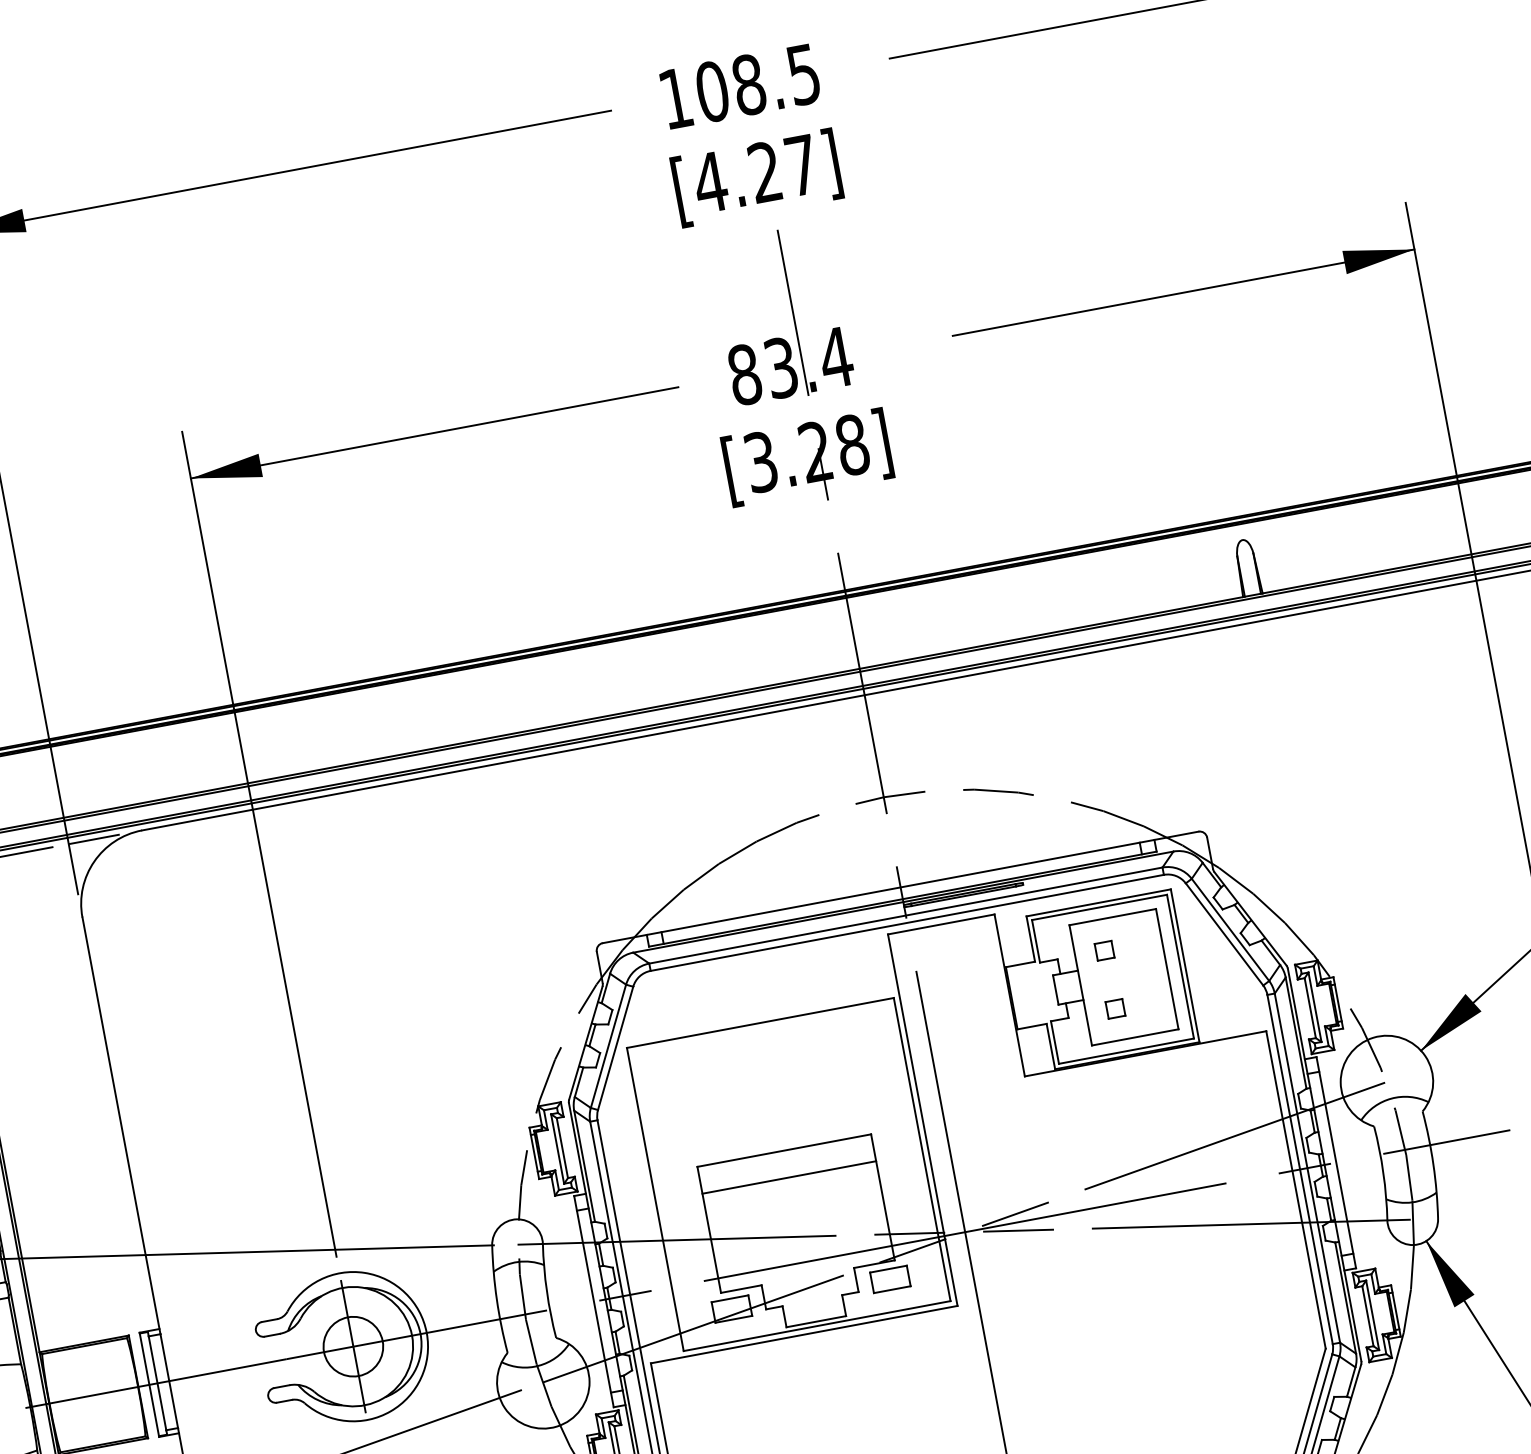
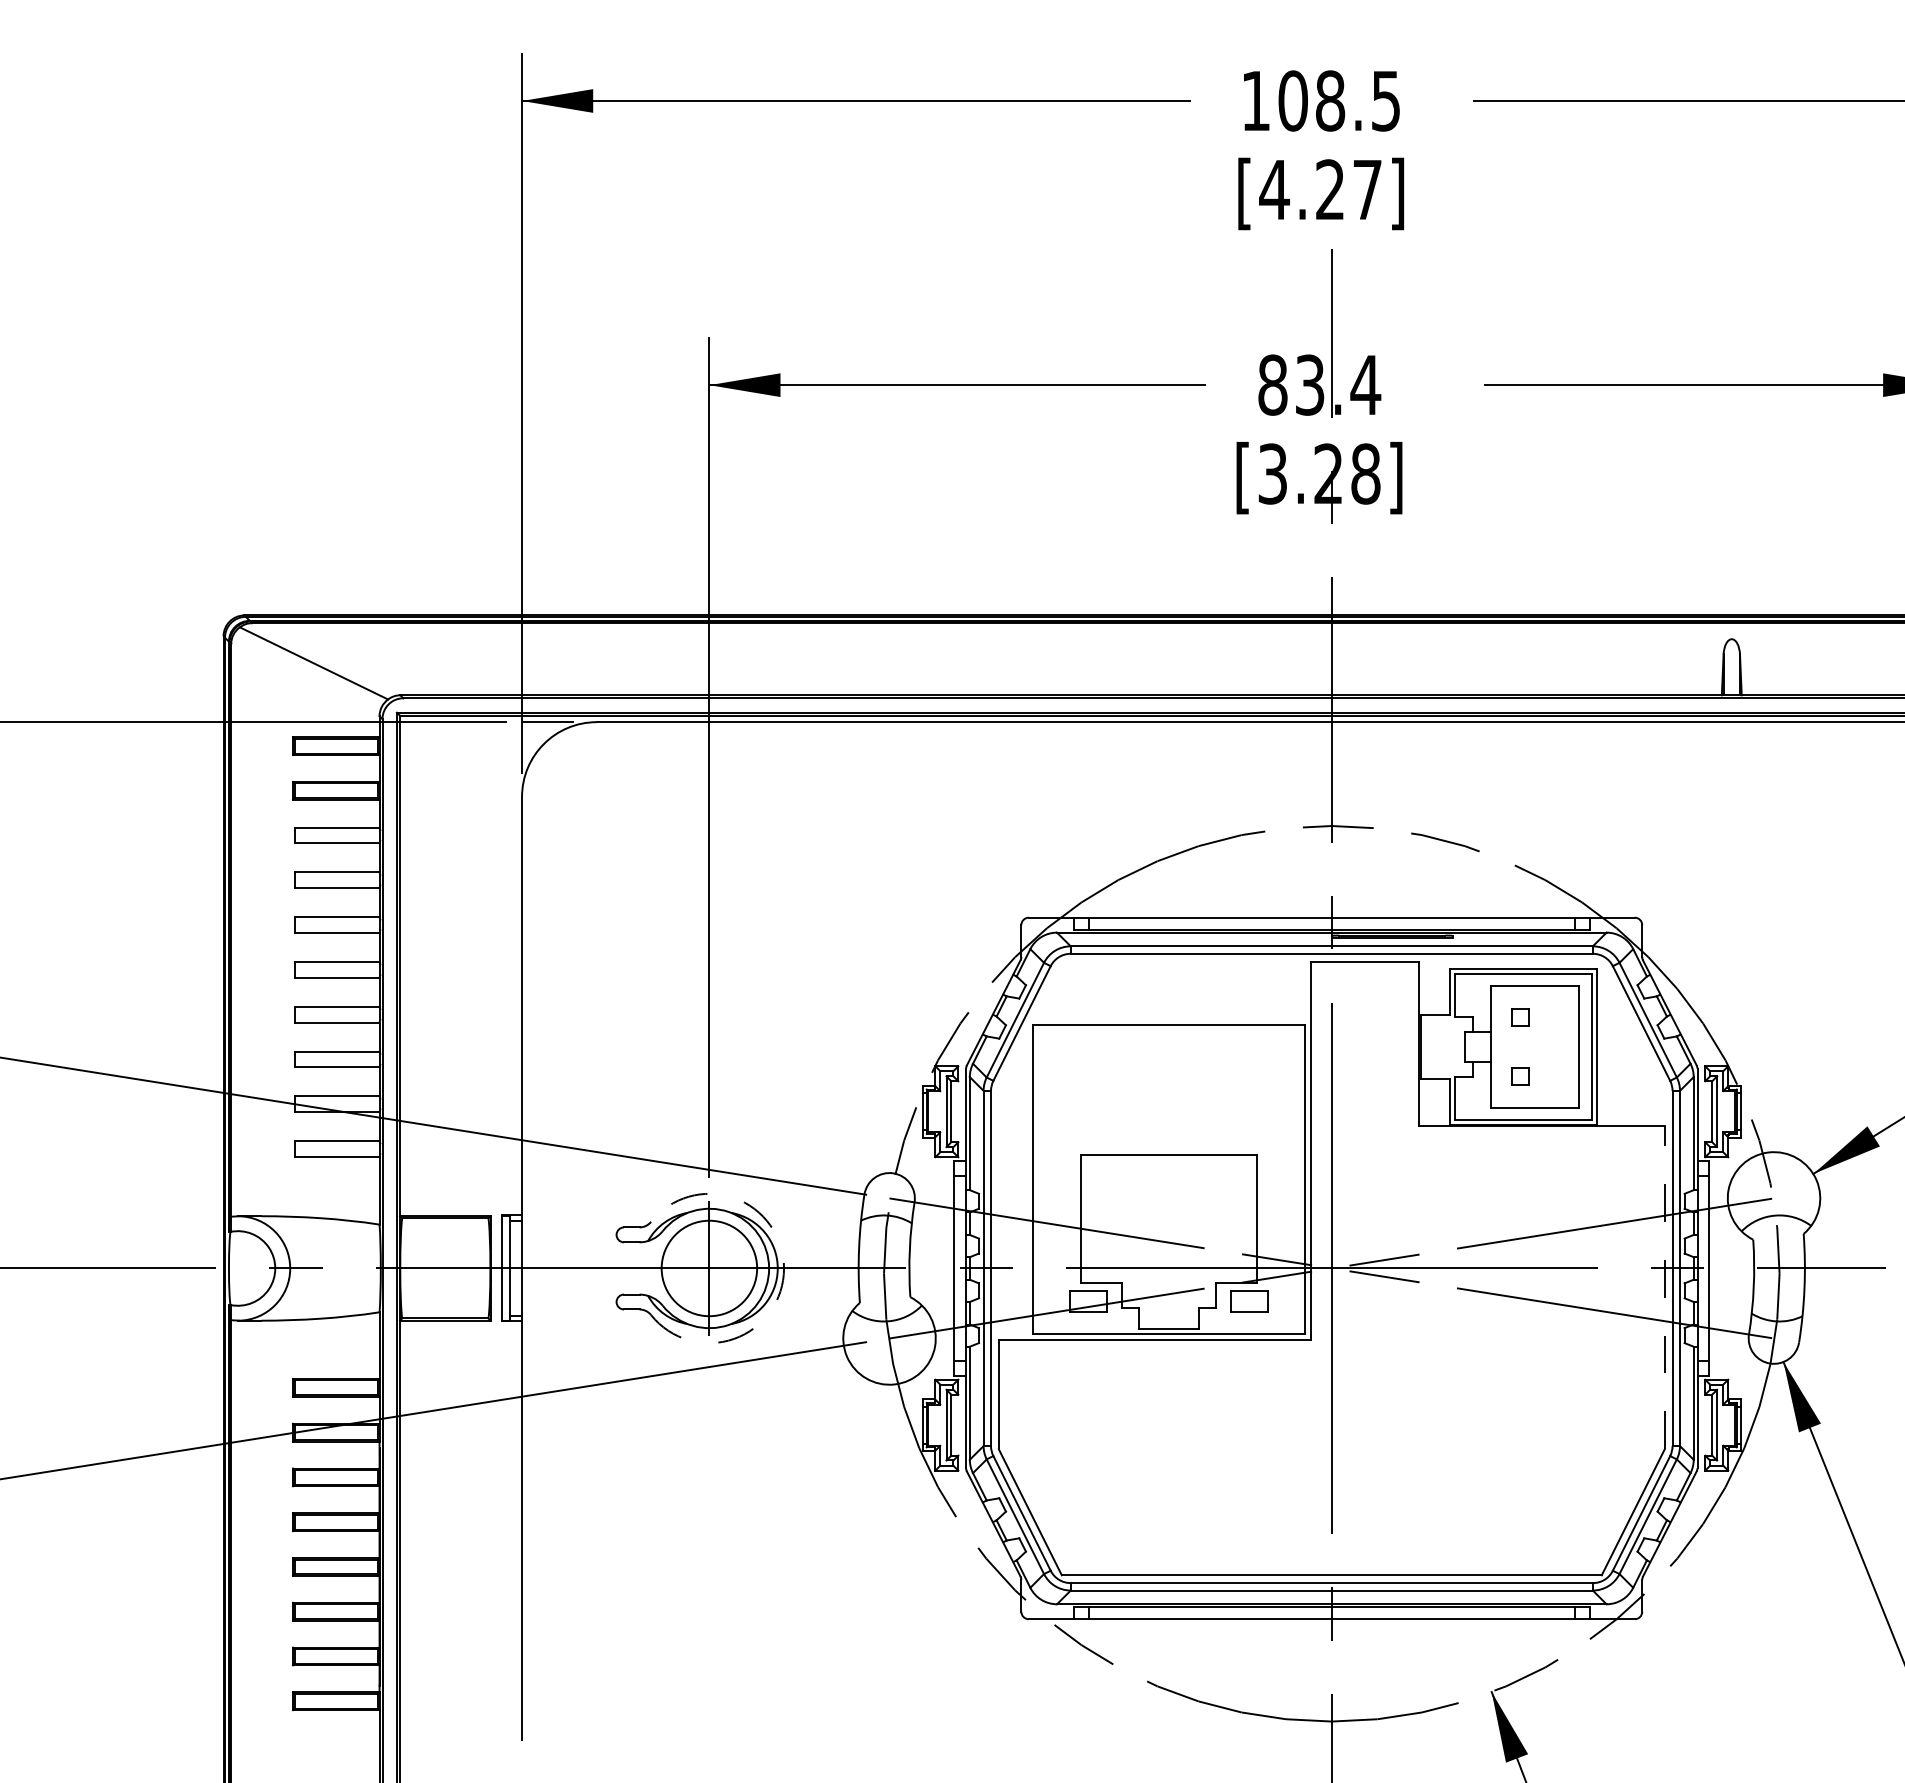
line: (788, 1177) -> (1168, 1182), removed
line: (1295, 1189) -> (1664, 1287), solid -> dashed
arc: (427, 1332) -> (784, 1268), solid -> dashed
circle: (353, 1346) -> (709, 1268), size x1.6

